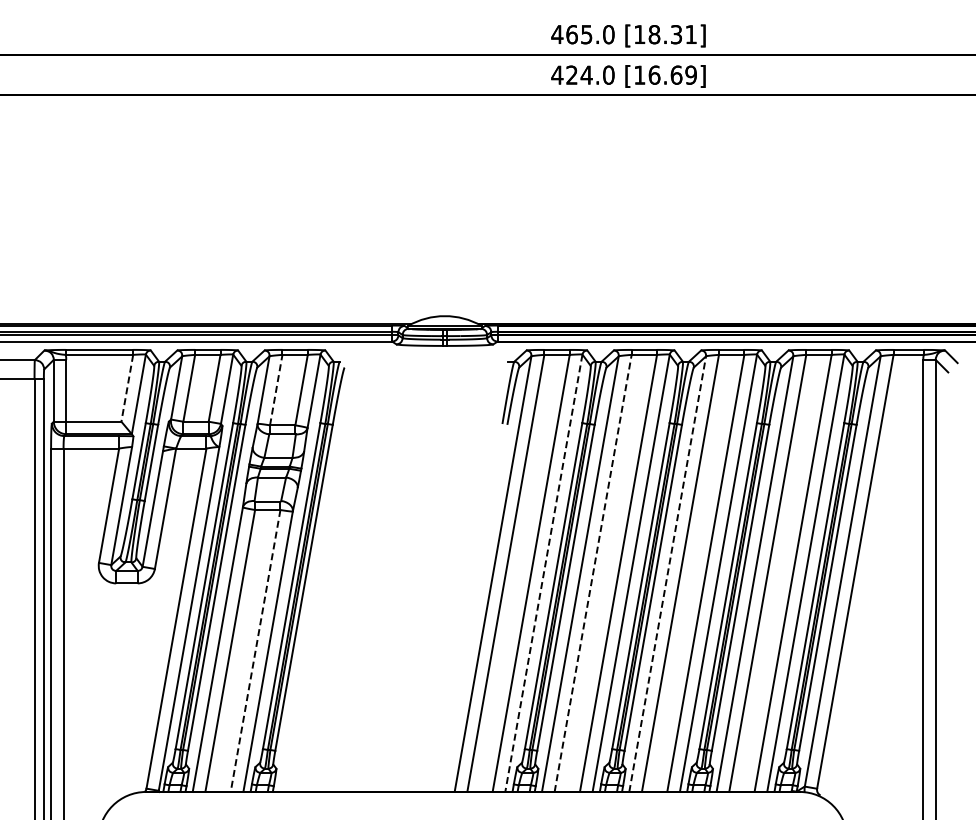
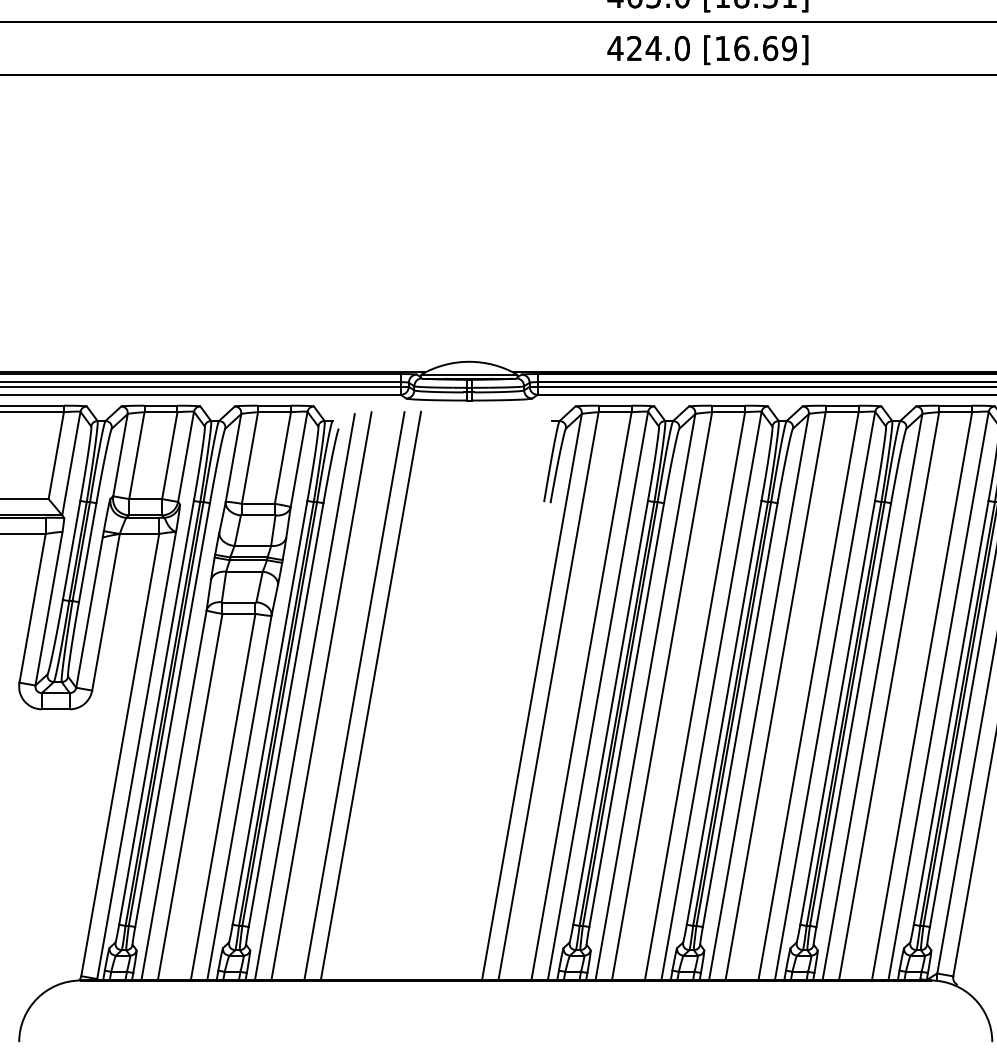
line: (127, 388) -> (56, 455), dashed -> solid
line: (276, 390) -> (250, 458), dashed -> solid
line: (330, 572) -> (320, 695), added
line: (356, 572) -> (354, 695), added
line: (368, 572) -> (369, 695), added
line: (318, 573) -> (304, 696), added
line: (543, 573) -> (597, 696), dashed -> solid
line: (593, 573) -> (662, 696), dashed -> solid
line: (667, 573) -> (758, 696), dashed -> solid
line: (255, 651) -> (222, 797), dashed -> solid

